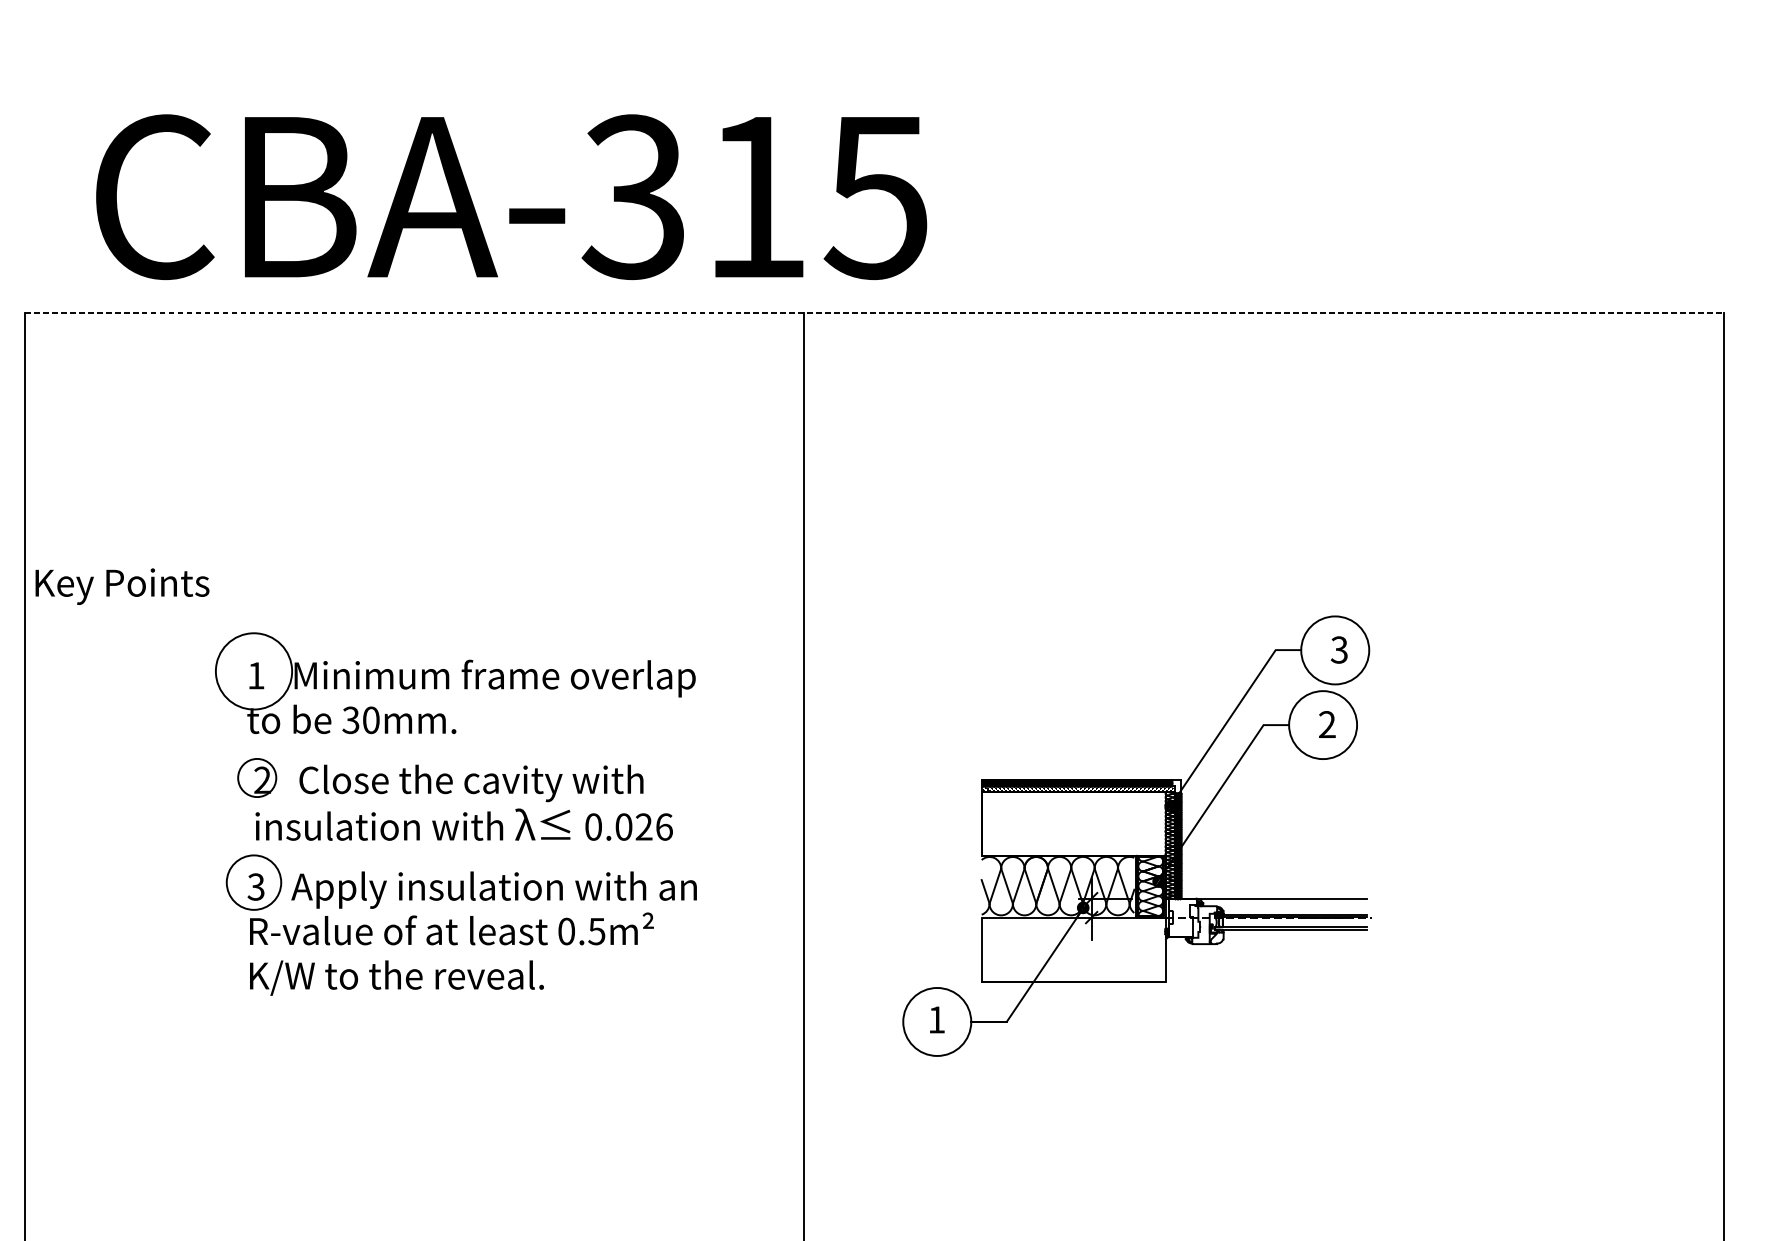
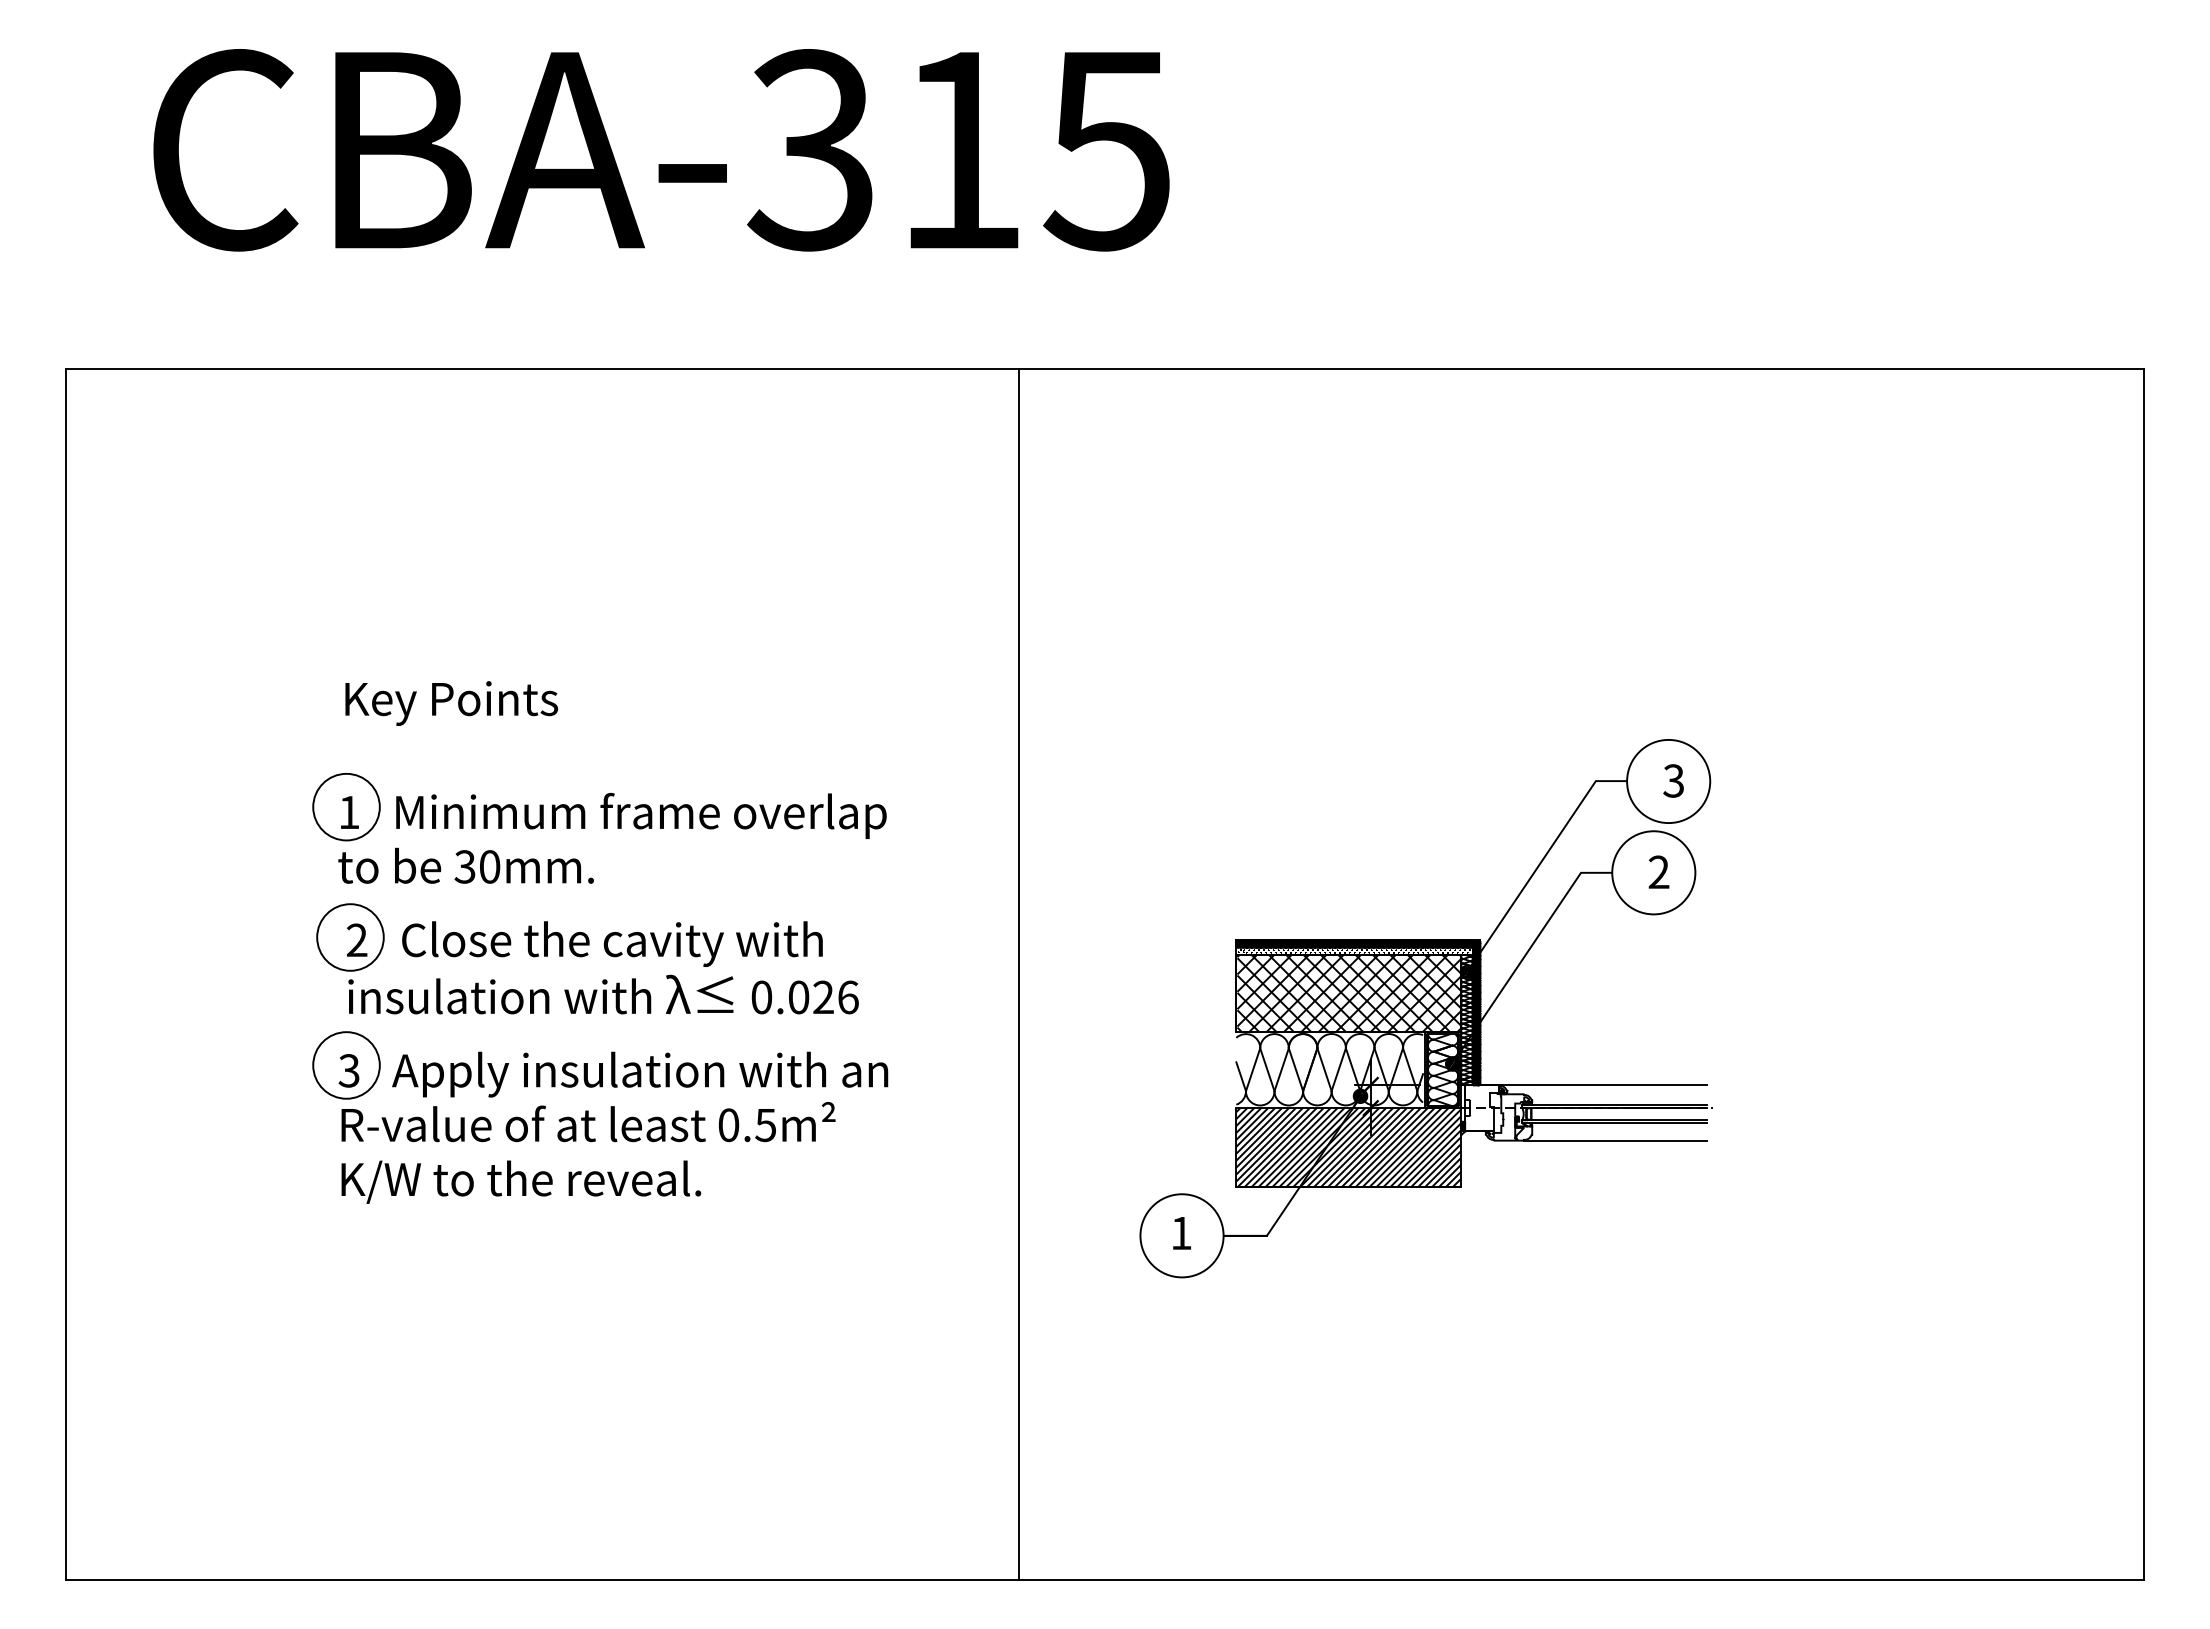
text: (511, 197) -> (661, 150), moved
line: (874, 312) -> (1105, 368), dashed -> solid
text: (122, 586) -> (451, 703), moved
circle: (253, 670) -> (346, 806), size x0.71
circle: (257, 778) -> (350, 937), size x1.43
hatch: (1176, 786) -> (1474, 947), added
hatch: (1074, 823) -> (1349, 993), added
line: (1291, 944) -> (1615, 1140), added
hatch: (1073, 949) -> (1348, 1147), added

